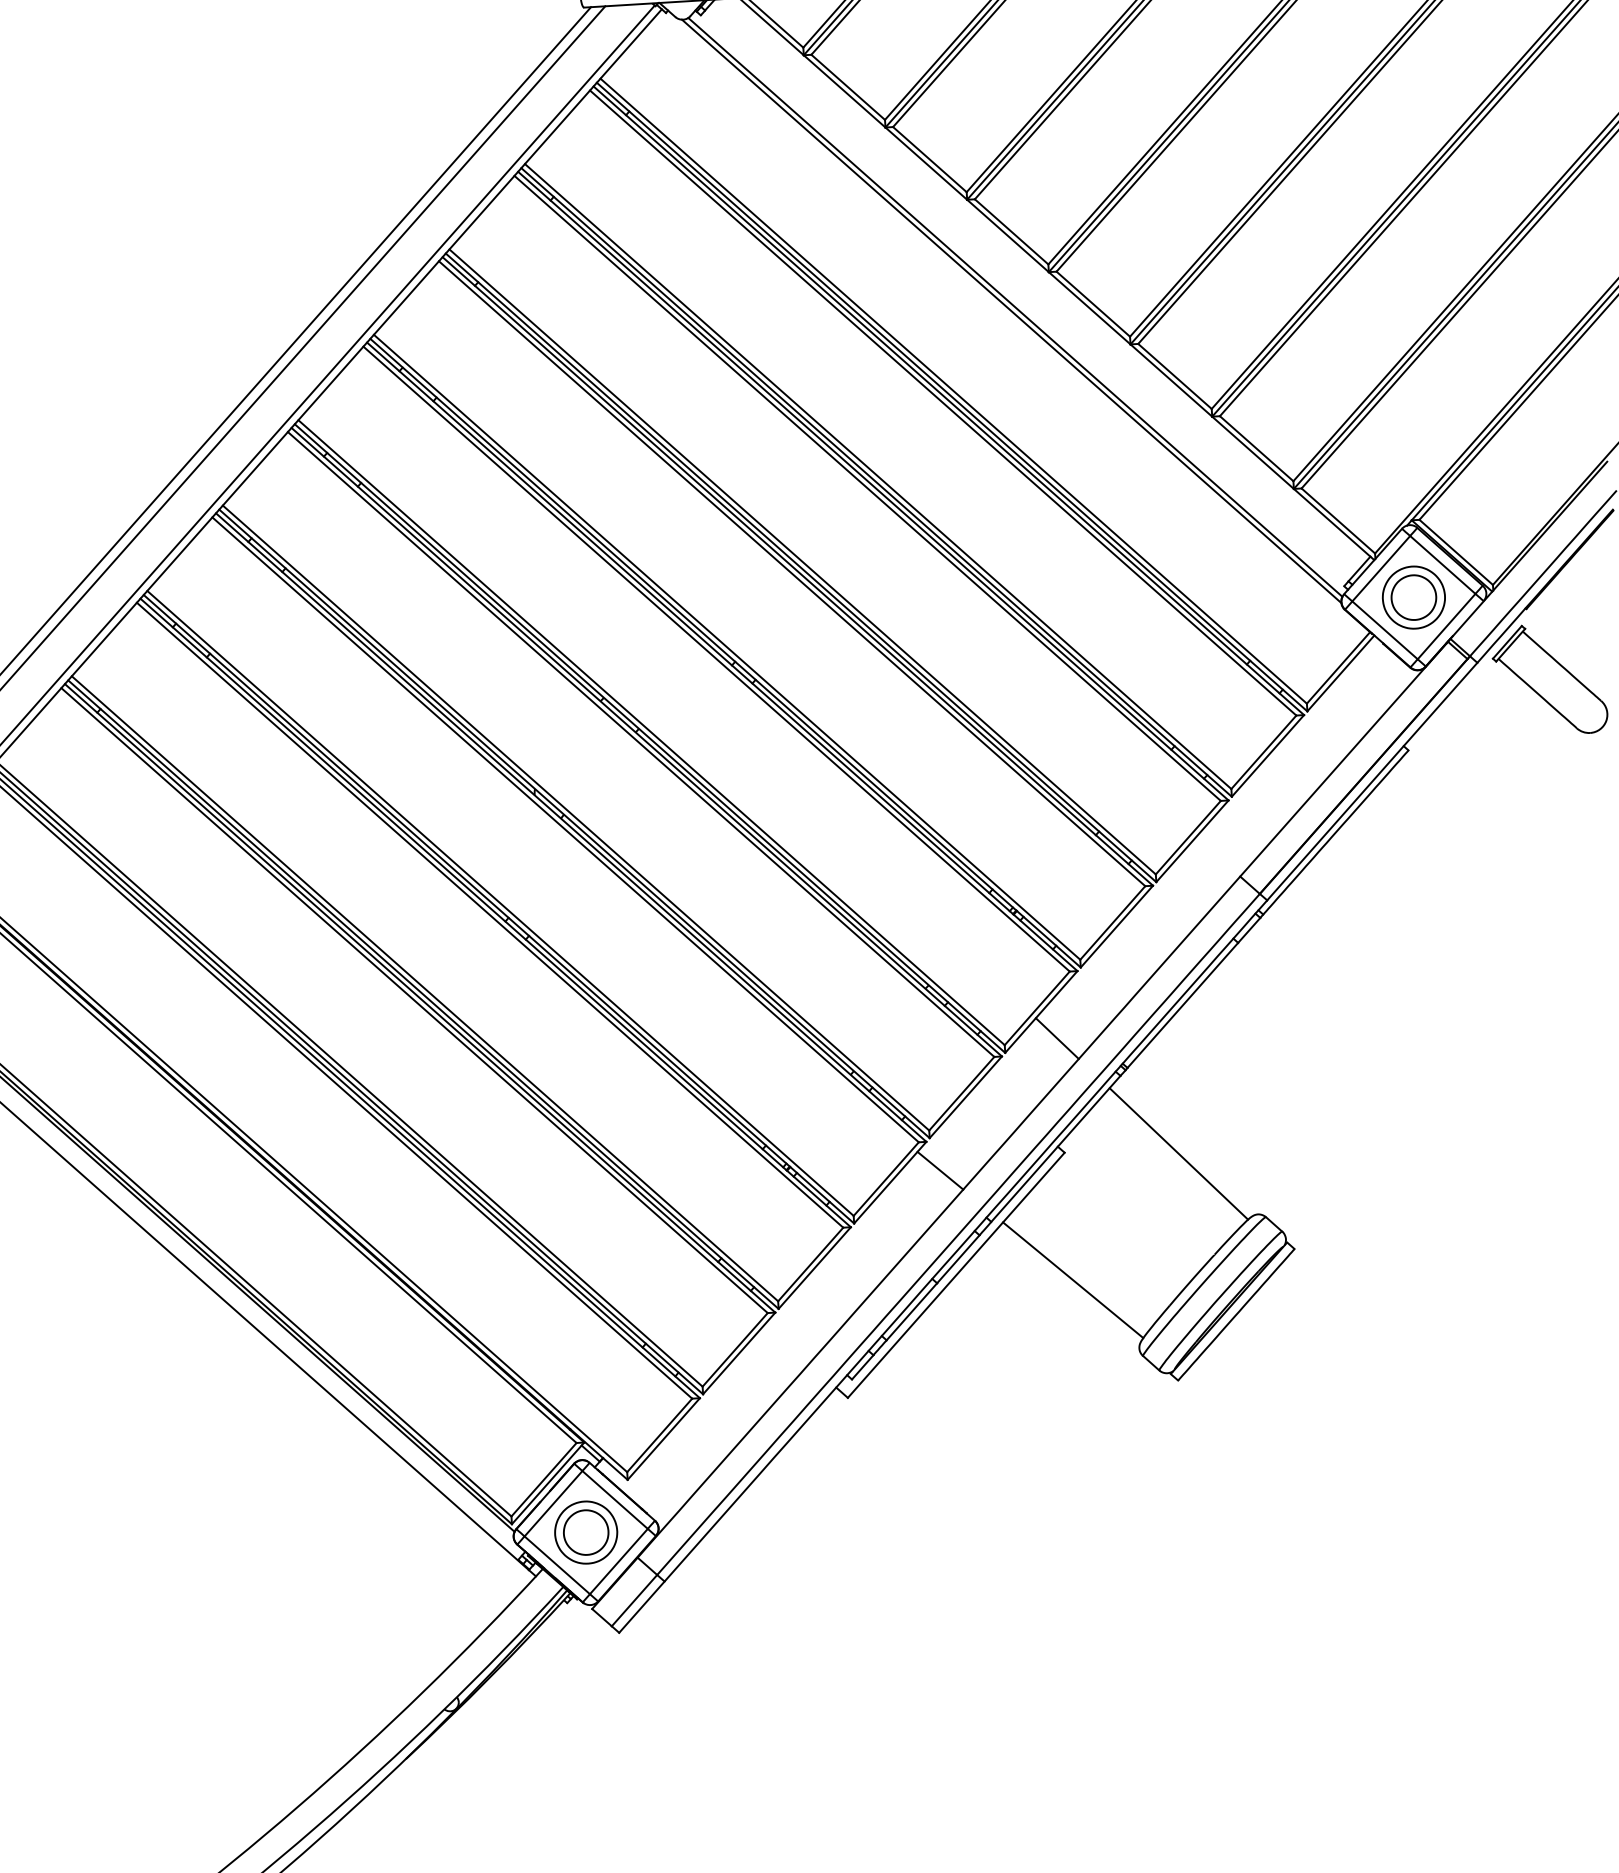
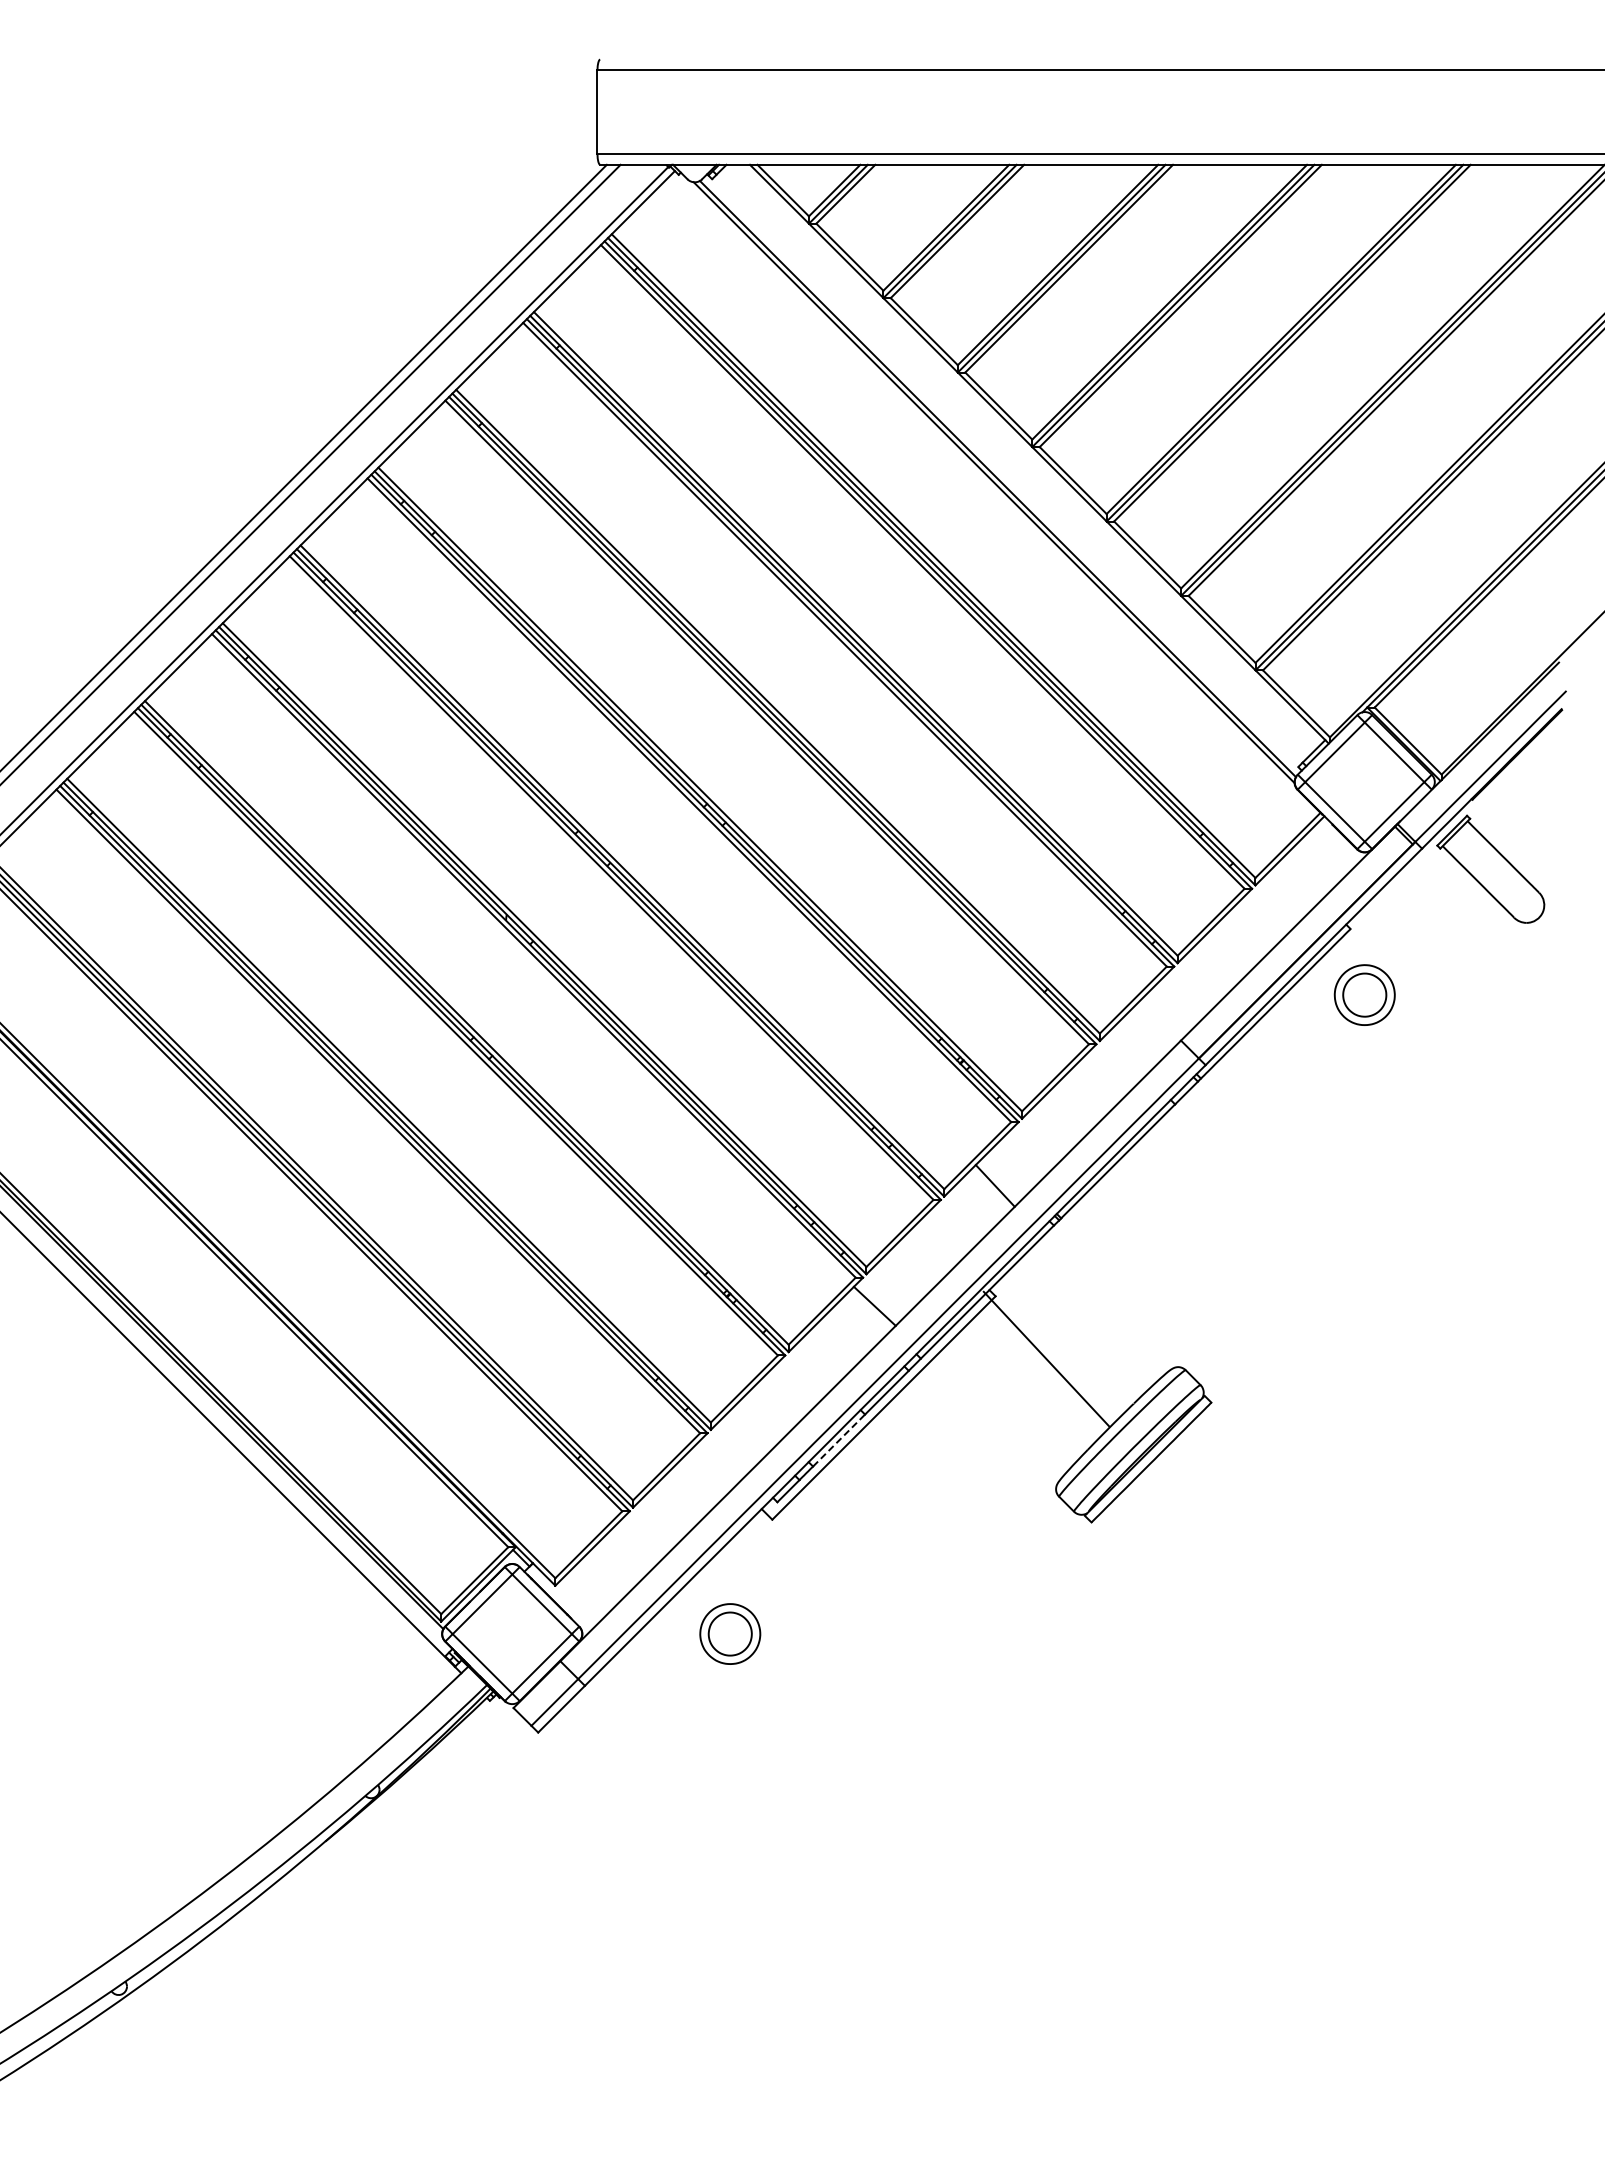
part: (1413, 596) -> (1364, 994), moved
line: (1178, 1153) -> (1046, 1358), moved
line: (1073, 1280) -> (996, 1419), removed
line: (912, 1311) -> (839, 1440), solid -> dashed
part: (586, 1531) -> (730, 1633), moved

